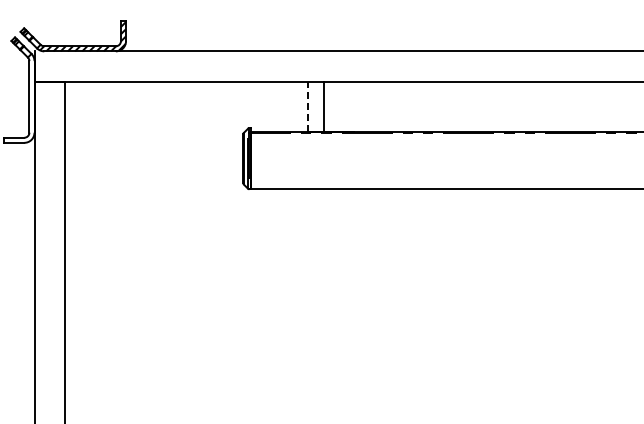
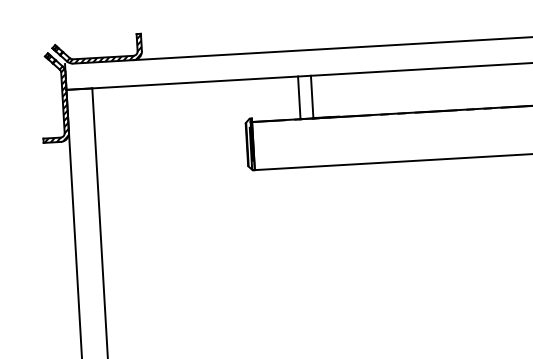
hatch: (19, 99) -> (54, 105), added
line: (308, 106) -> (299, 97), dashed -> solid

